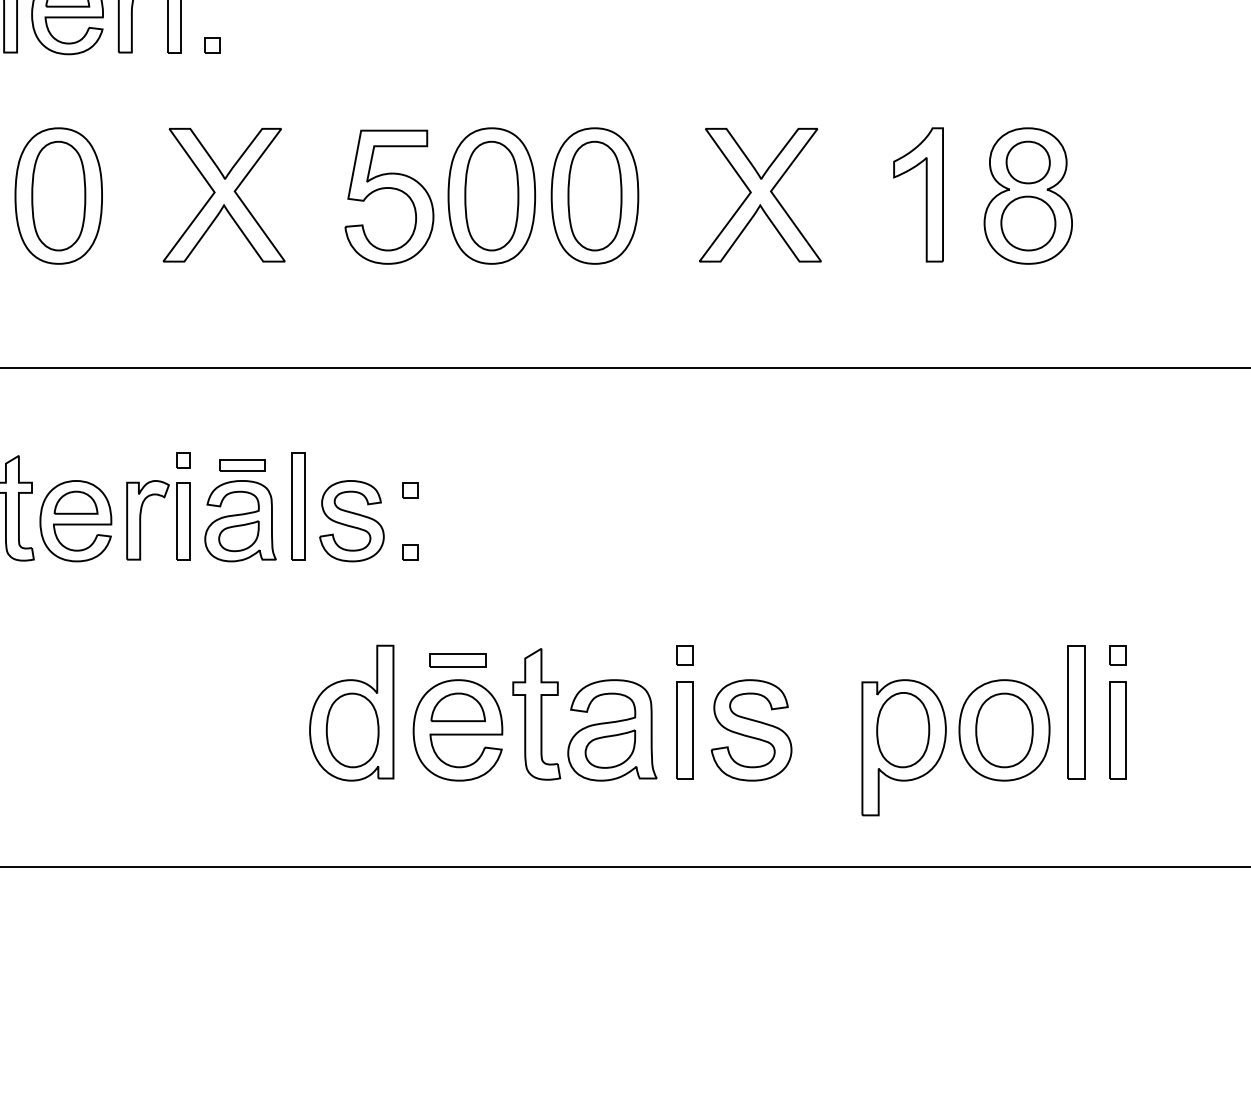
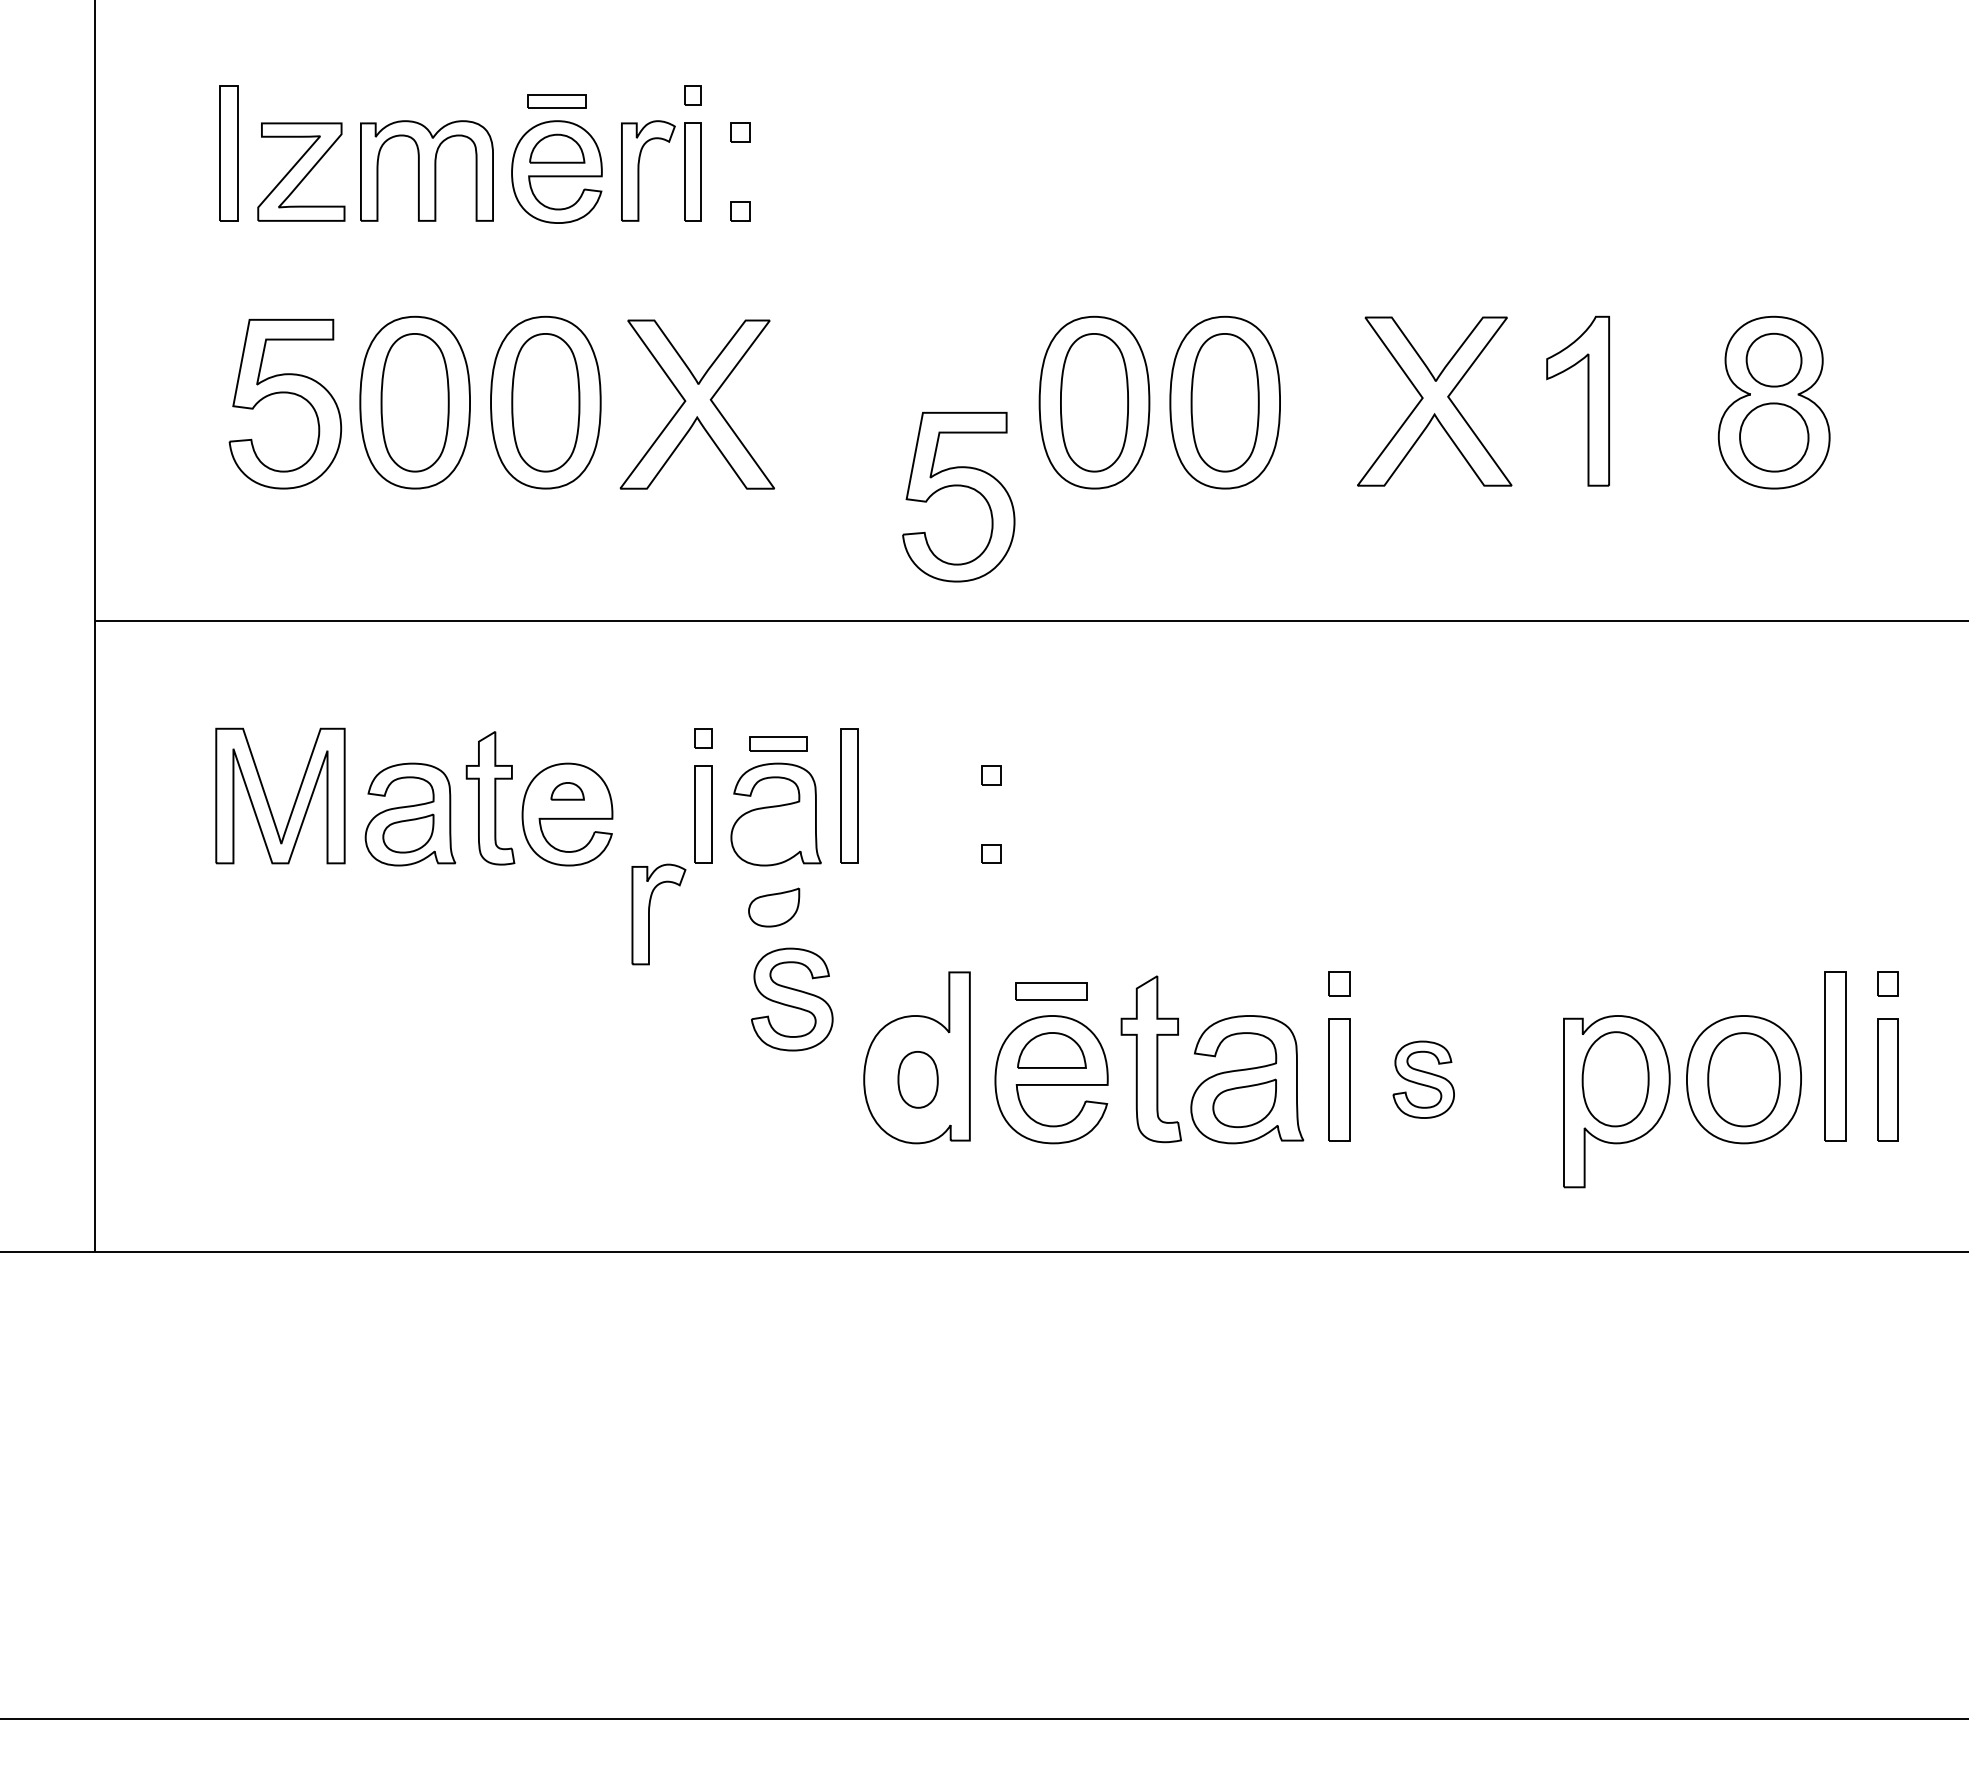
part: (389, 188) -> (958, 486), moved
part: (925, 194) -> (1587, 400), moved
part: (223, 195) -> (696, 404), moved
part: (75, 502) -> (567, 791), size x0.6
part: (140, 520) -> (649, 914), moved
part: (352, 521) -> (792, 999), moved
part: (239, 536) -> (774, 907), moved
part: (352, 730) -> (917, 1079), size x0.6
part: (751, 730) -> (1423, 1079), size x0.6

